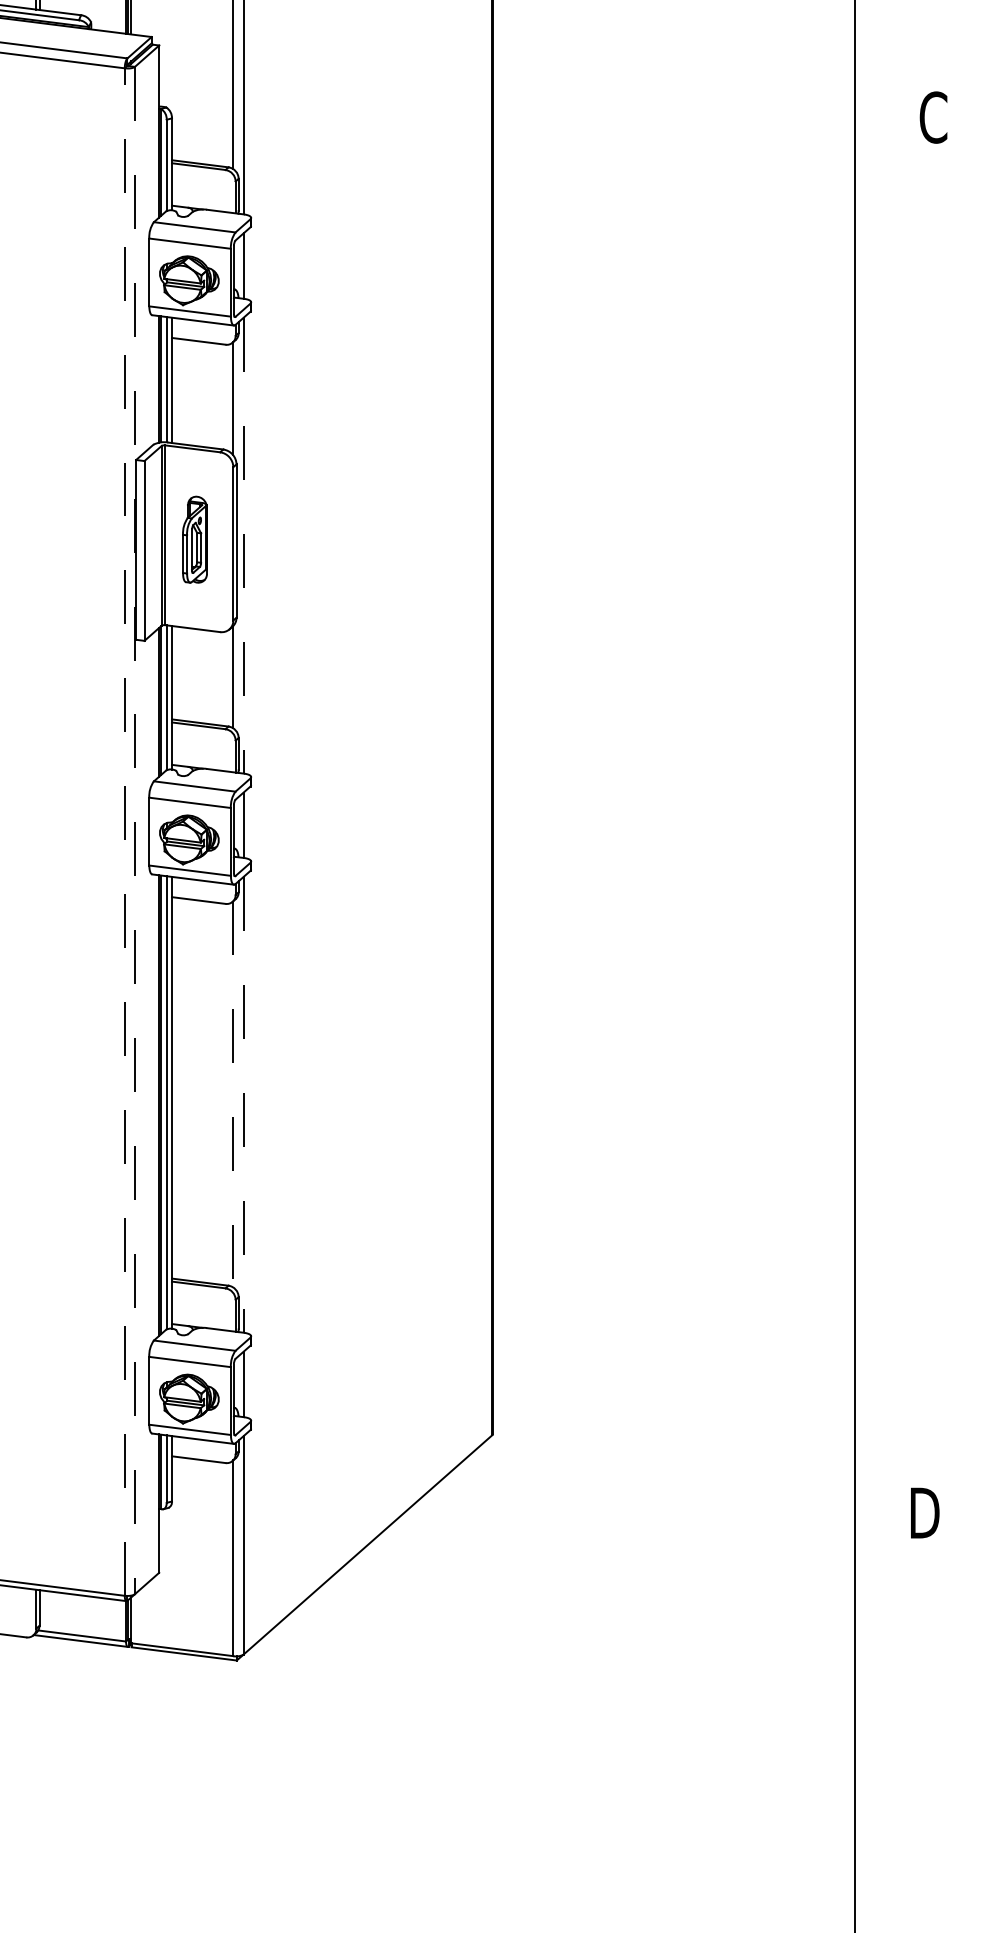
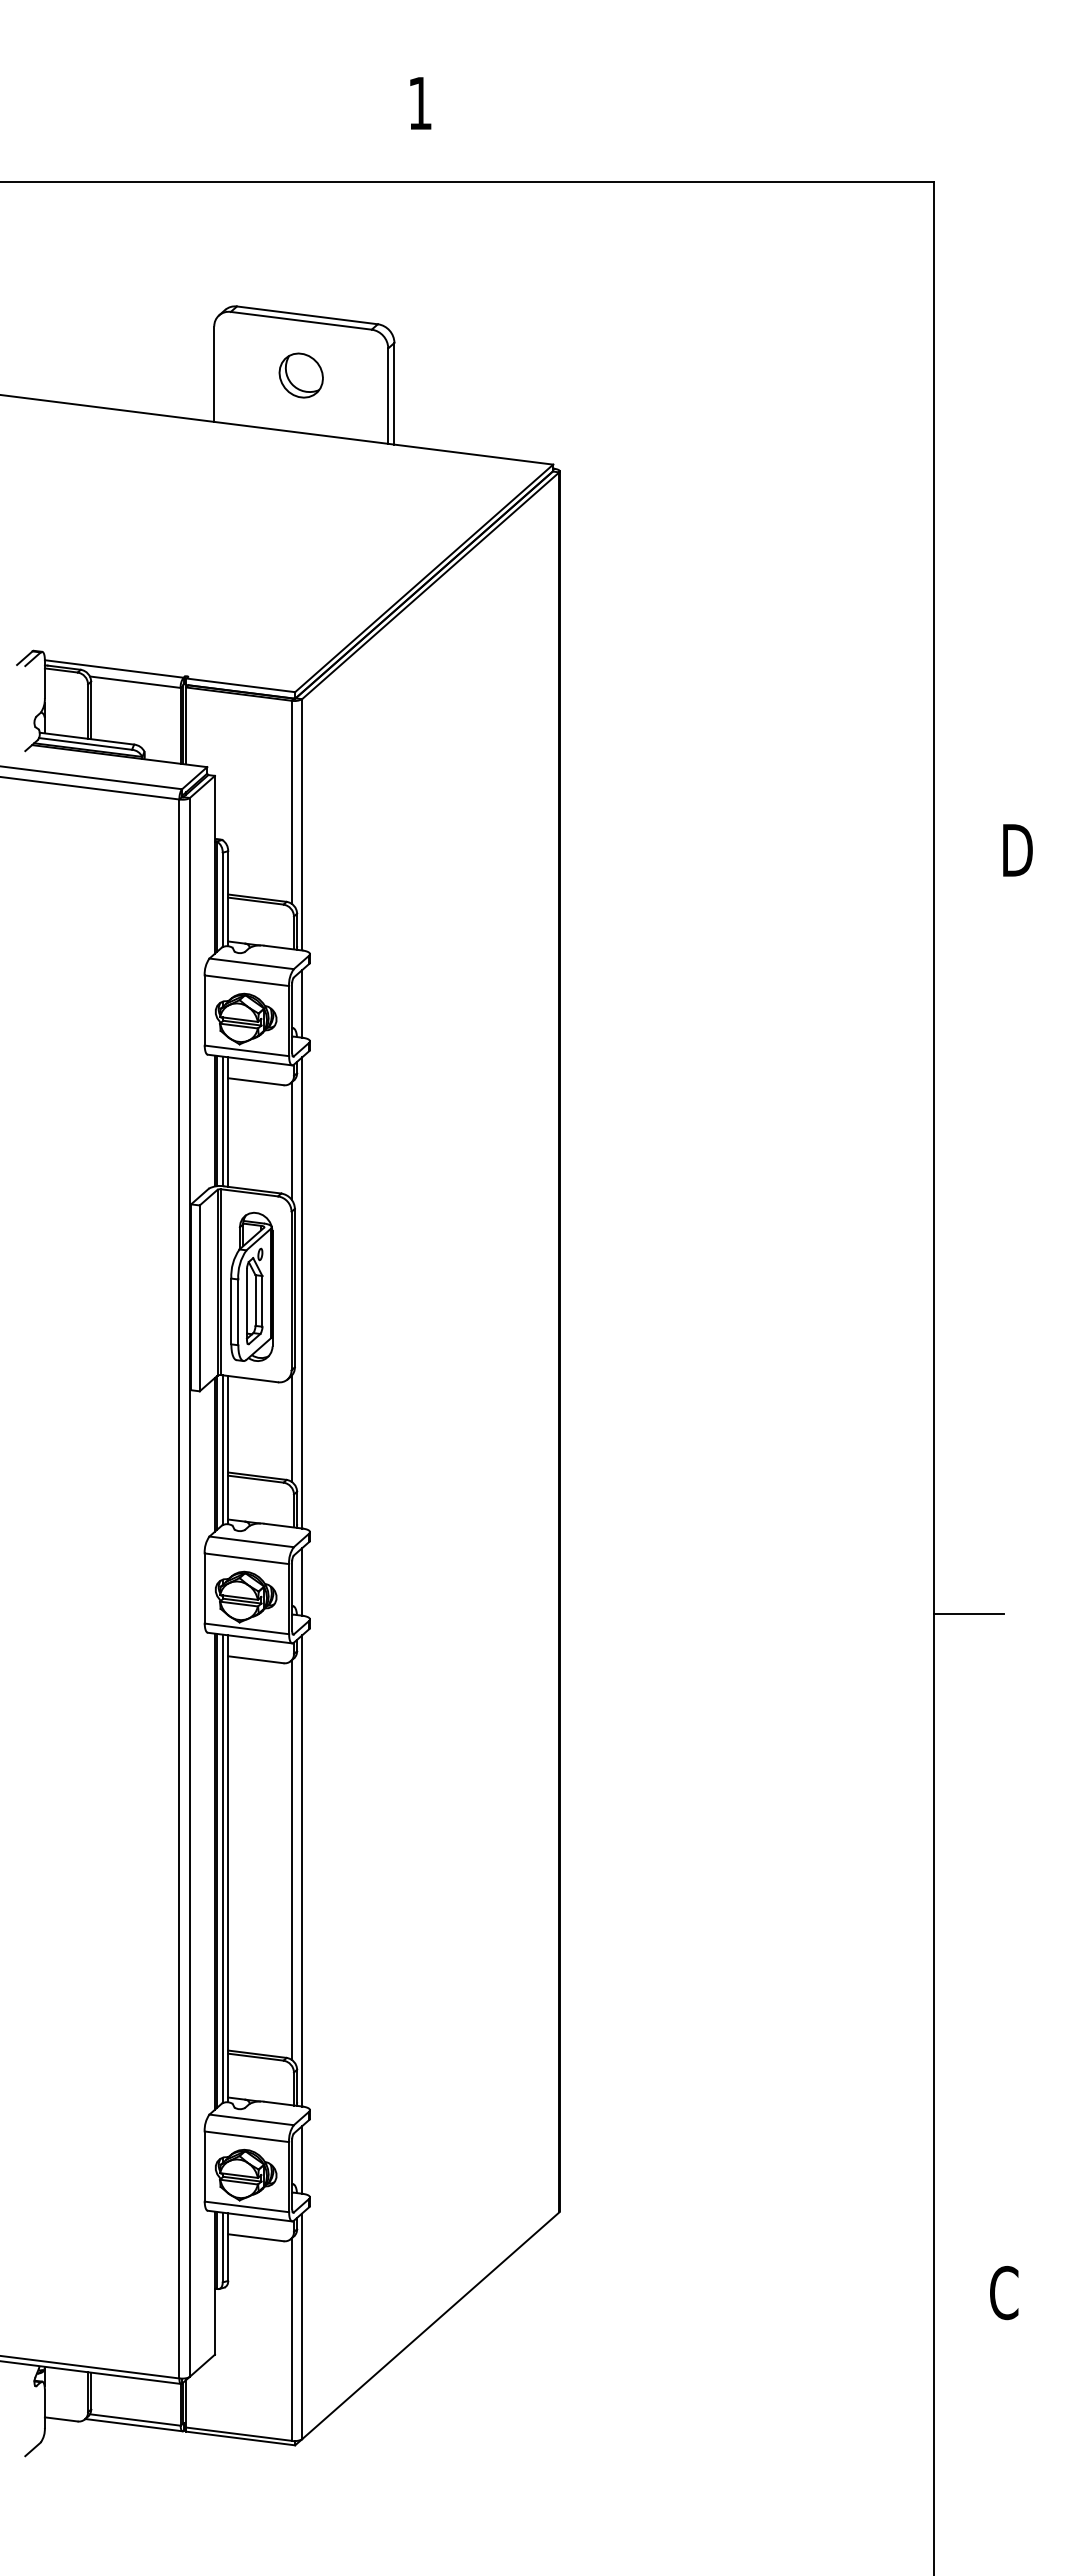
text: (934, 117) -> (1016, 850), C -> D
part: (194, 539) -> (251, 1286), size x1.67
line: (243, 545) -> (302, 1292), dashed -> solid
line: (134, 830) -> (189, 1587), dashed -> solid
line: (124, 831) -> (179, 1588), dashed -> solid
line: (889, 856) -> (969, 1614), added
line: (233, 1094) -> (291, 1860), dashed -> solid
line: (243, 1104) -> (302, 1870), dashed -> solid
text: (923, 1512) -> (1005, 2292), D -> C

